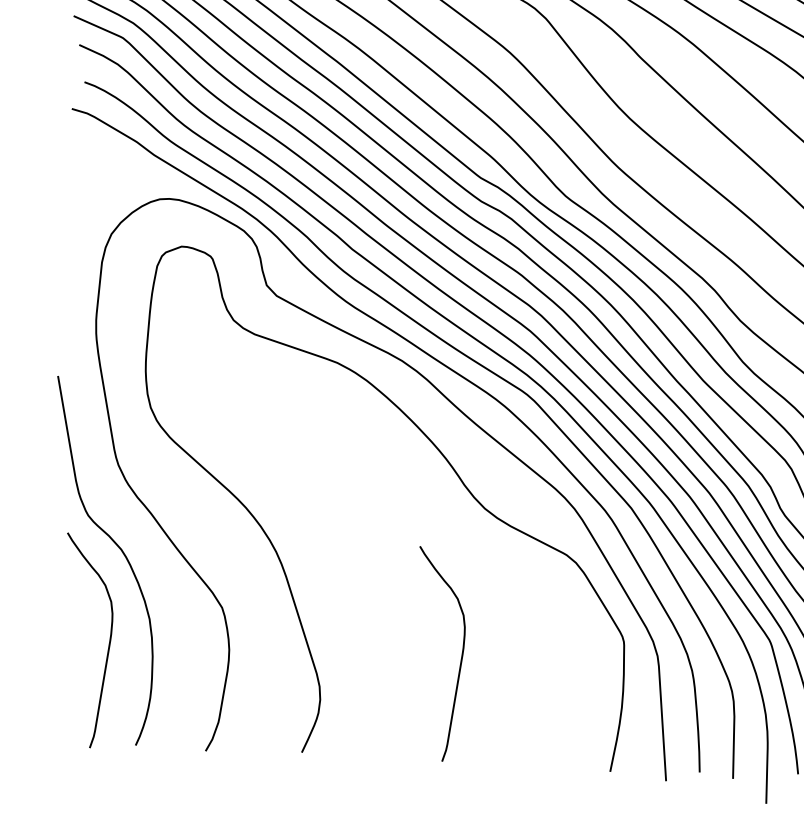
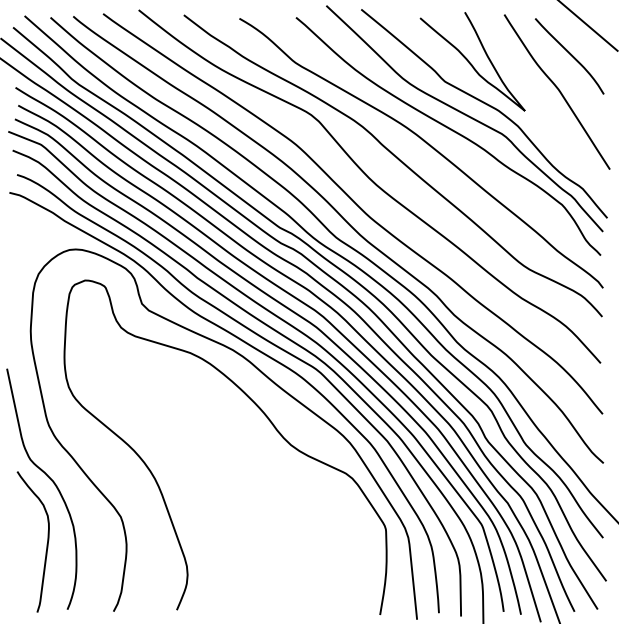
curve: (459, 658) -> (278, 544), removed

